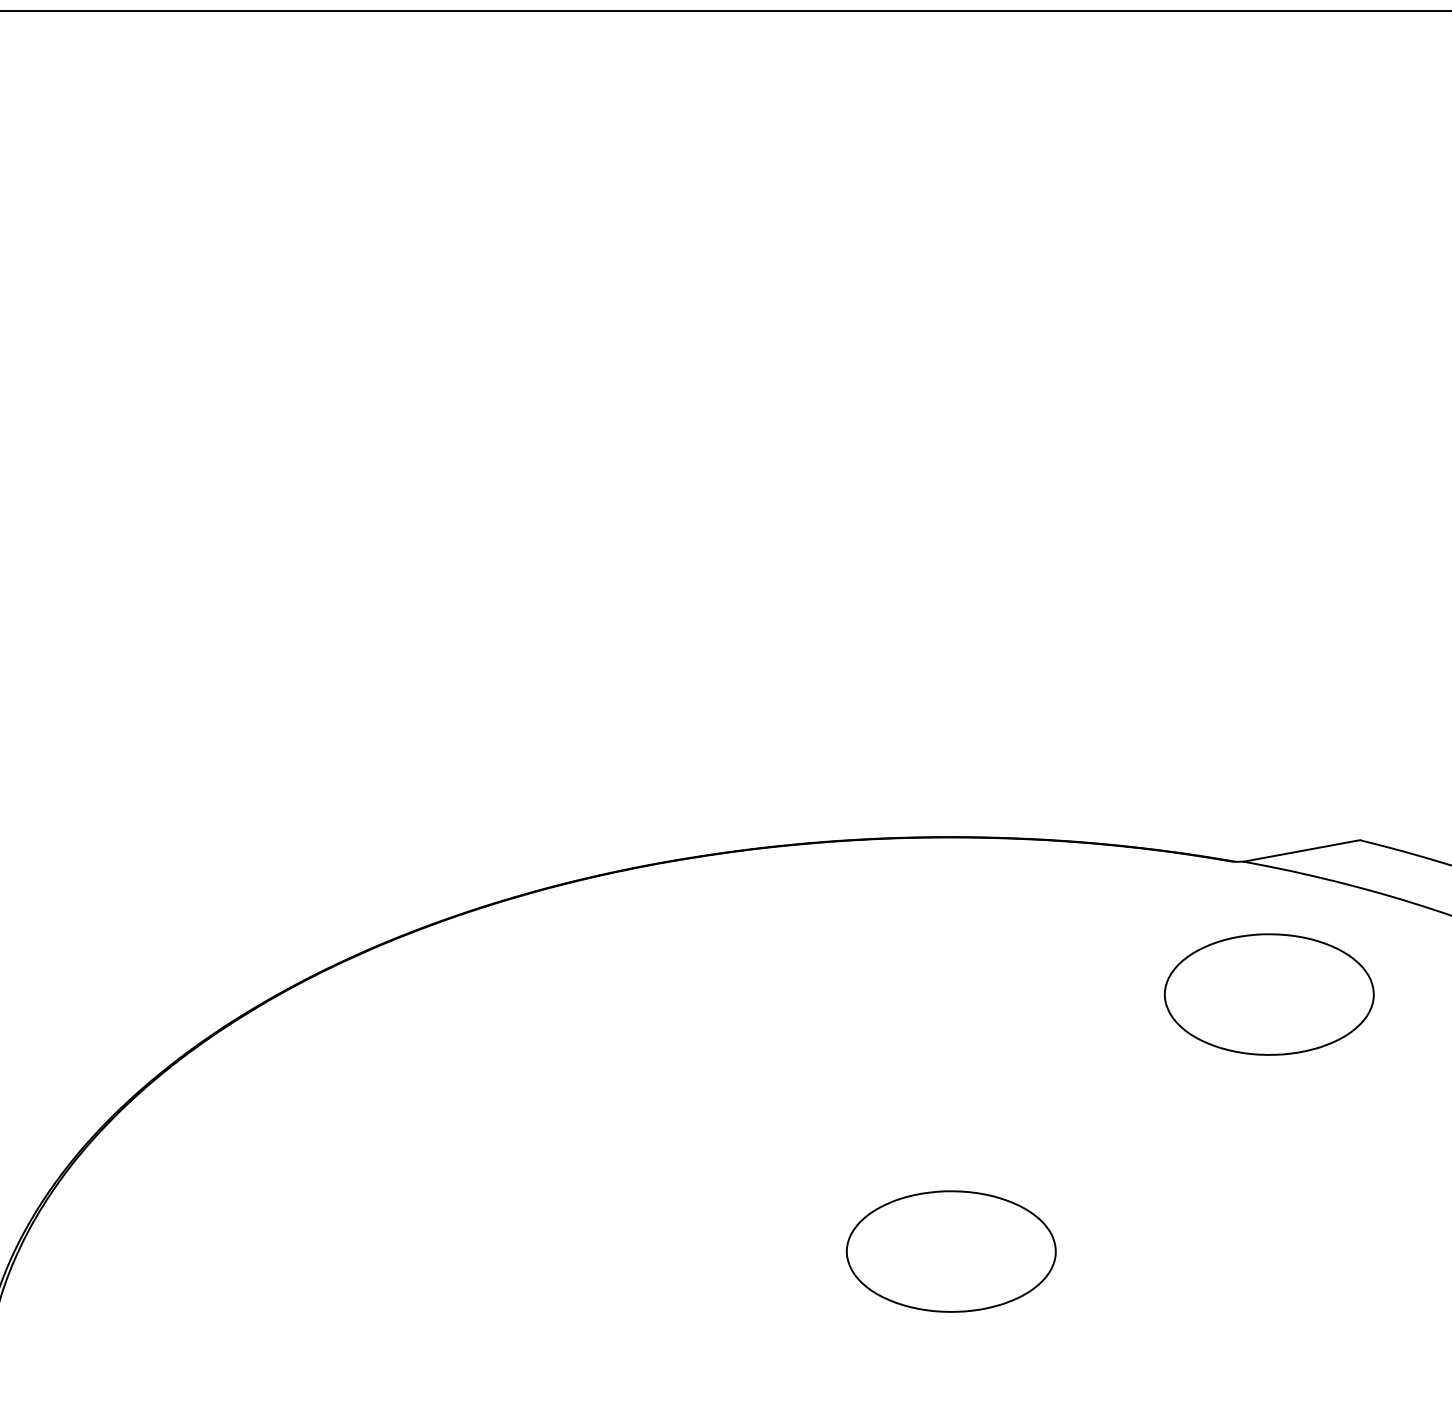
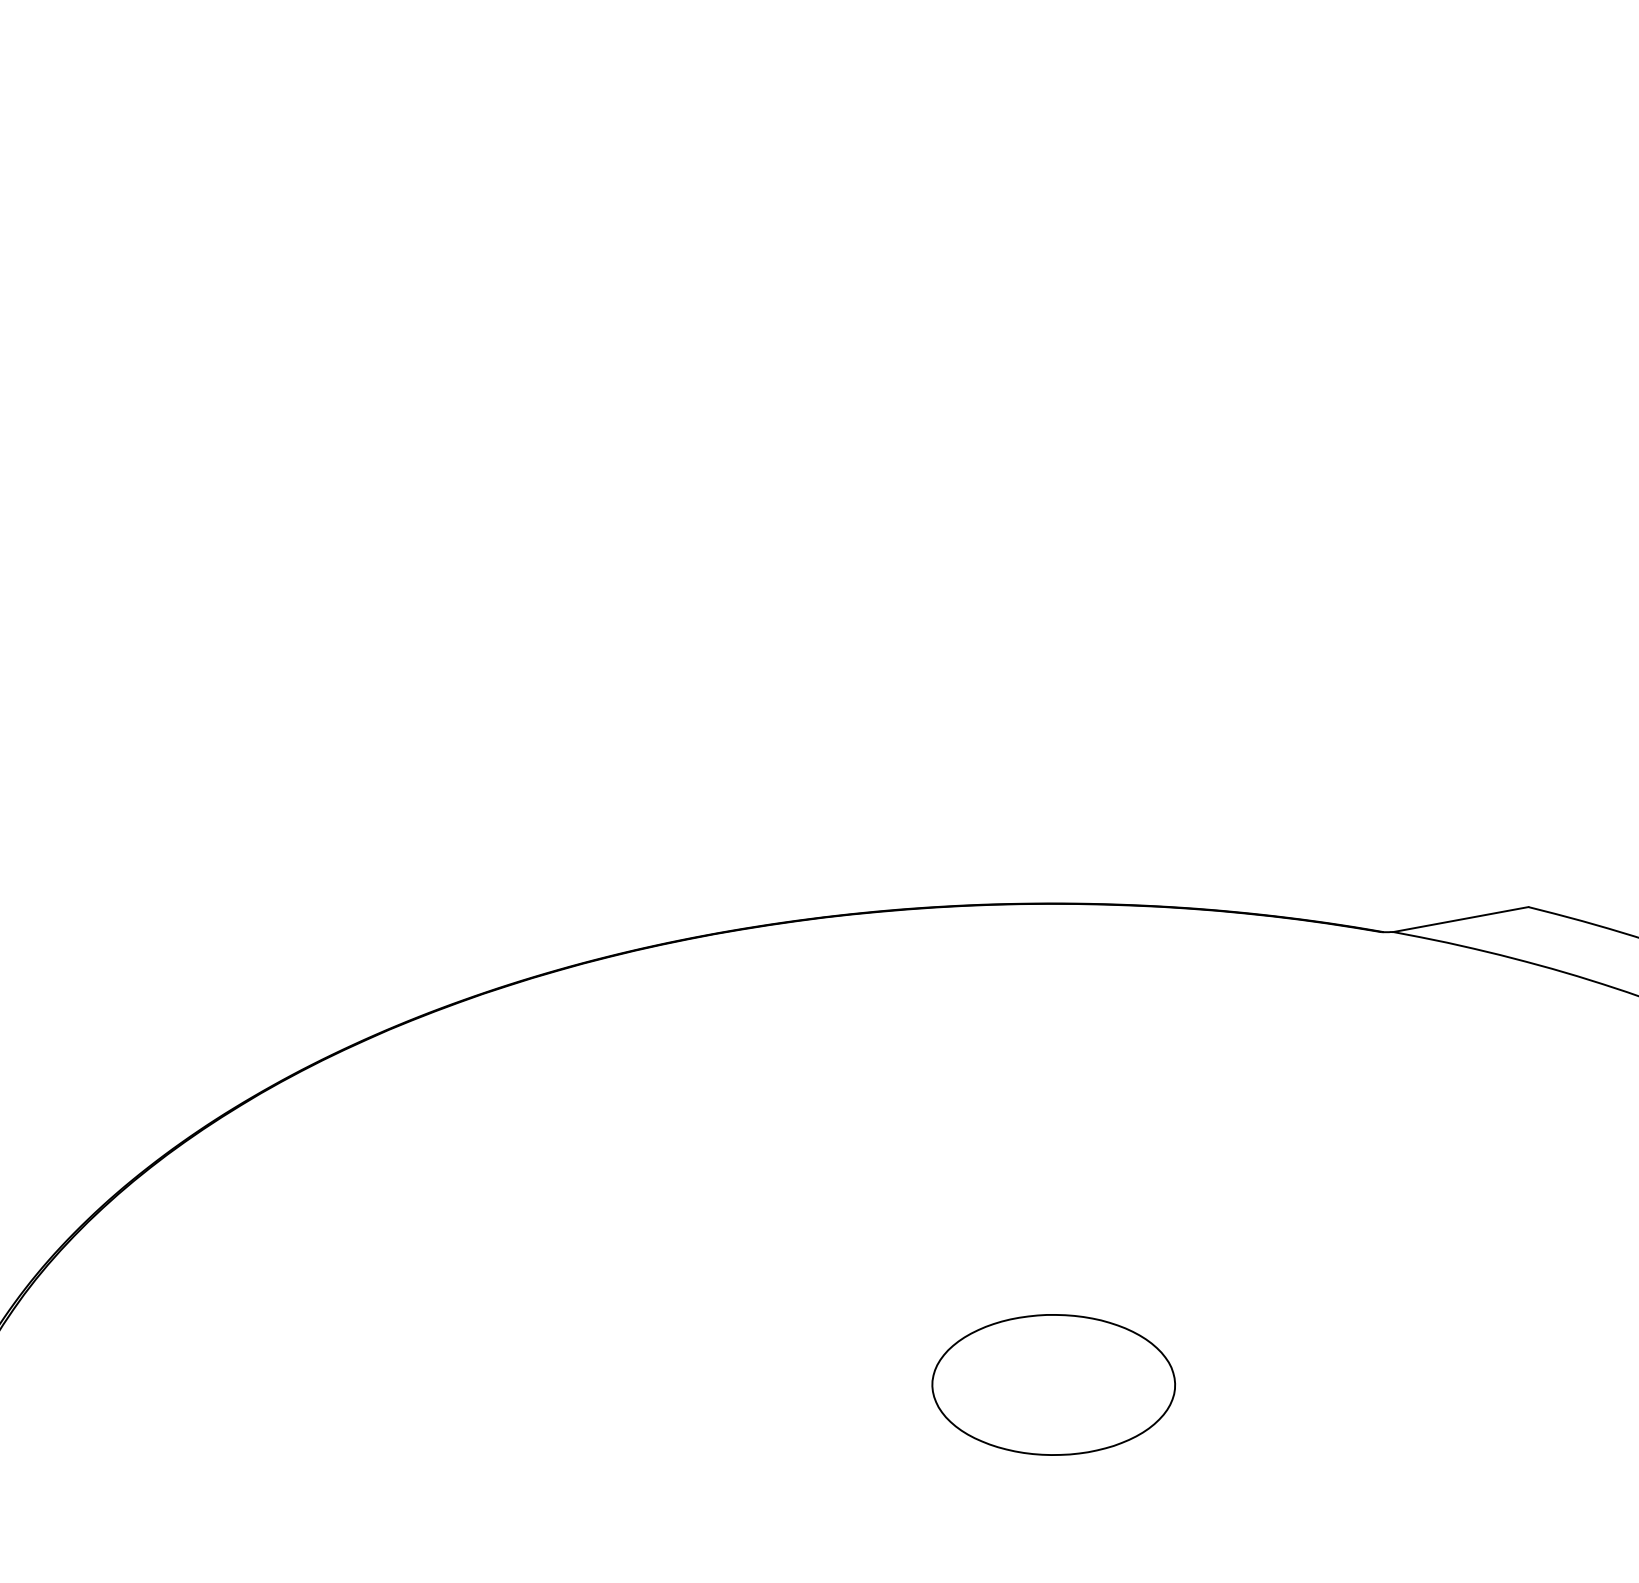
part: (1268, 994) -> (1422, 1086), removed

